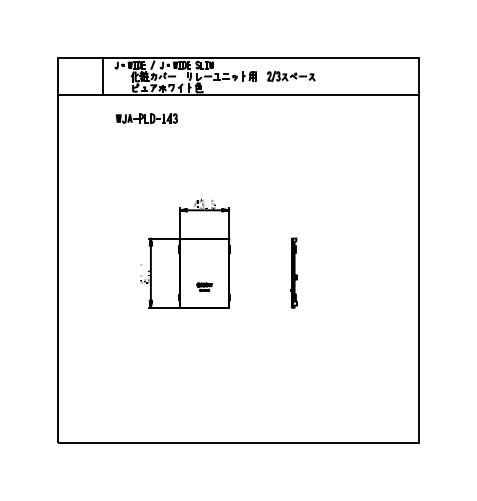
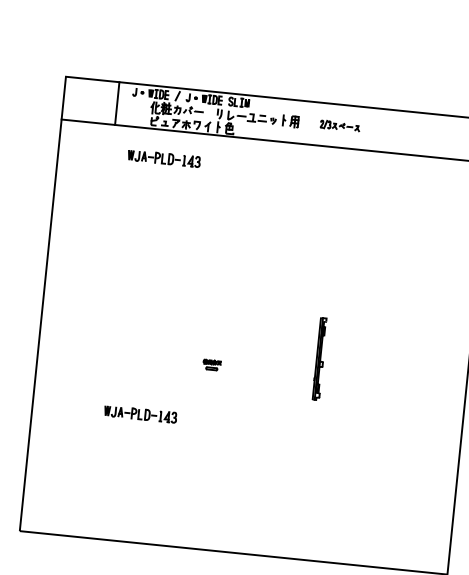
part: (291, 75) -> (340, 125), size x0.7
part: (185, 253) -> (193, 322), removed
part: (148, 334) -> (140, 414), added

